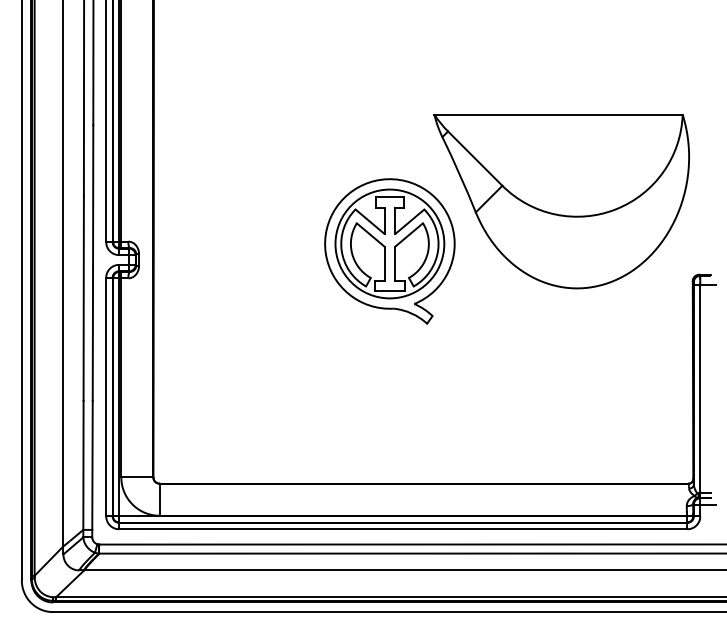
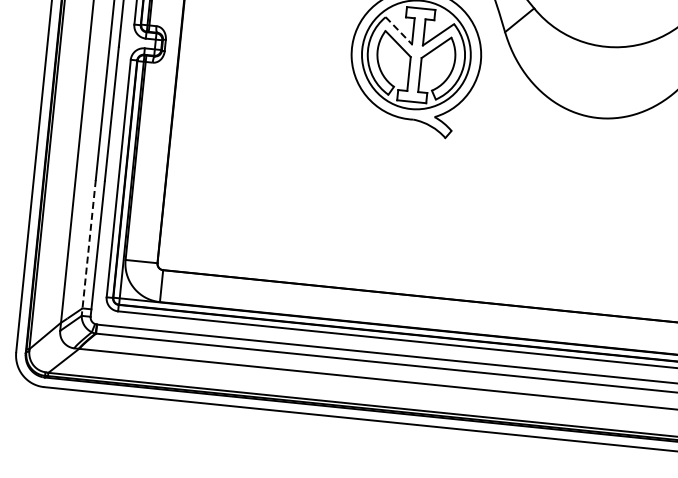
line: (370, 221) -> (399, 30), solid -> dashed
line: (83, 469) -> (88, 248), solid -> dashed

